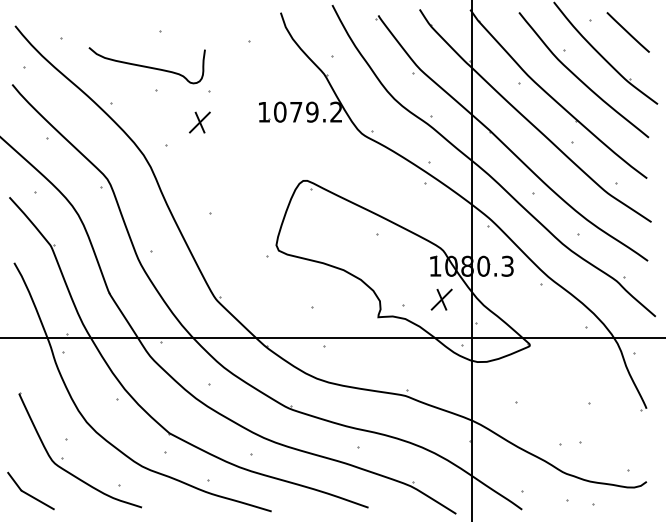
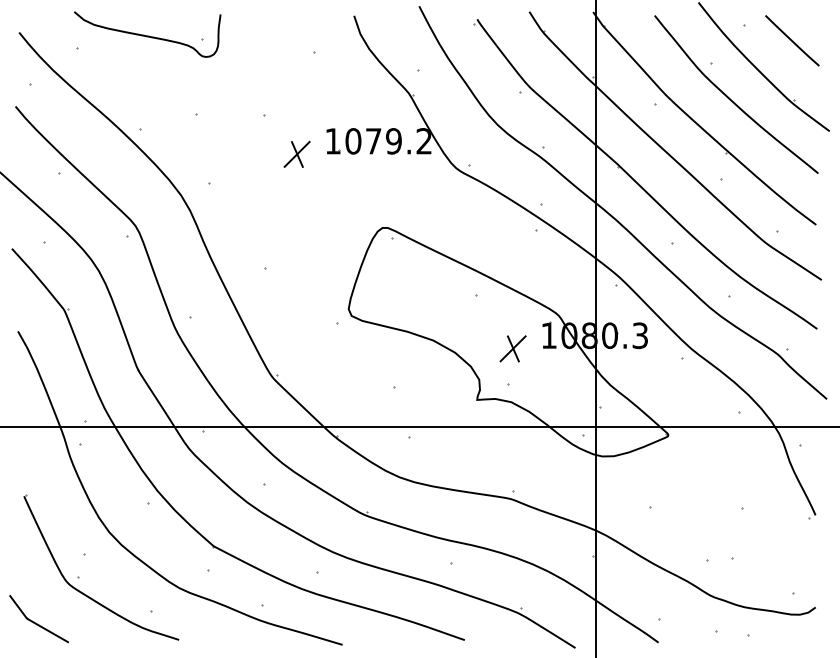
curve: (147, 66) -> (147, 35), moved
part: (199, 121) -> (296, 153), moved
part: (441, 299) -> (512, 348), moved

